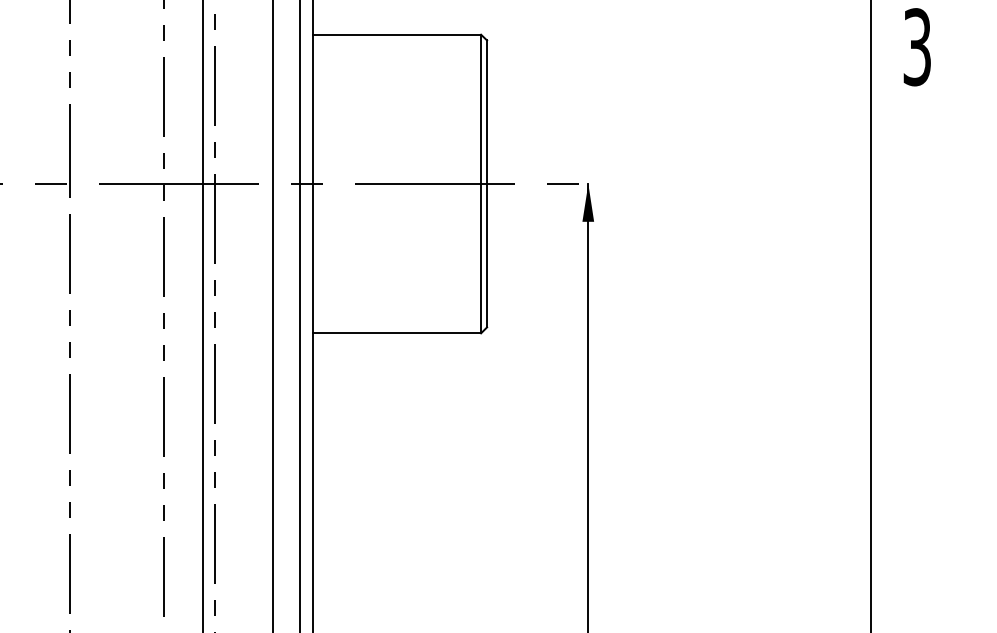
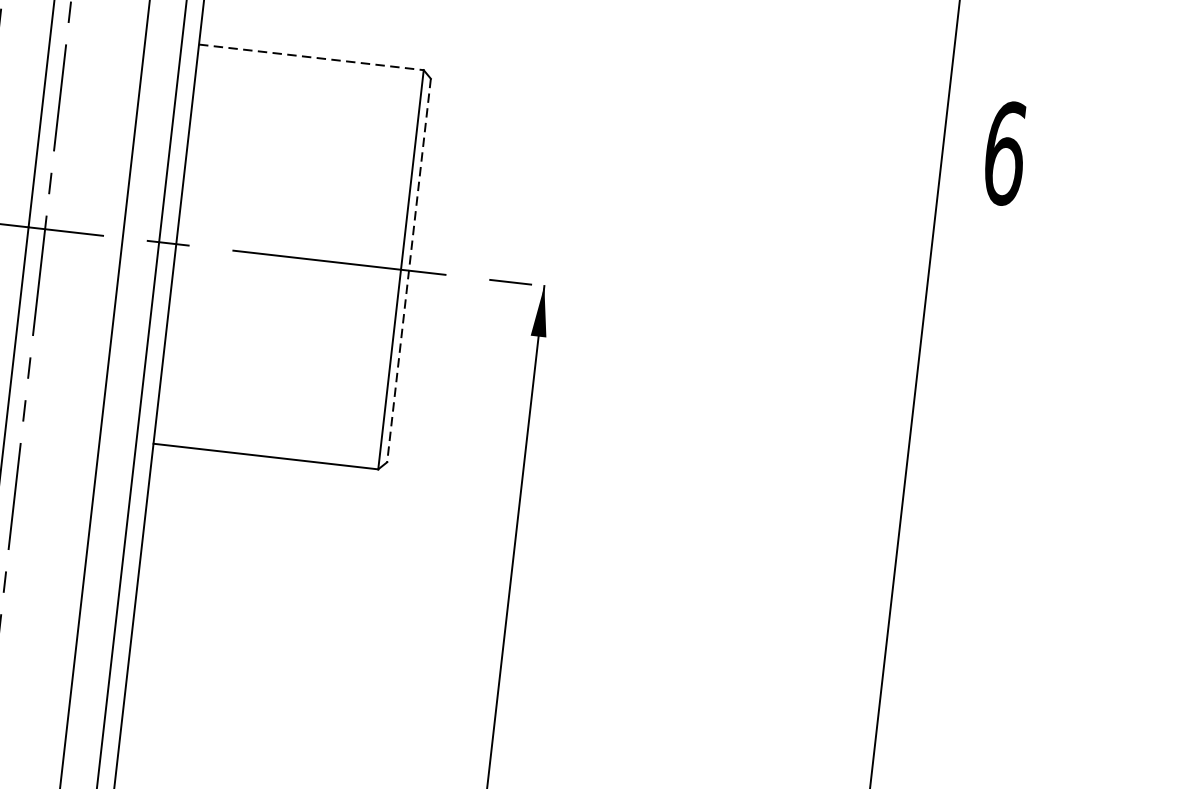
line: (397, 34) -> (312, 57), solid -> dashed
text: (917, 47) -> (1005, 153), 3 -> 6
line: (487, 184) -> (409, 271), solid -> dashed

